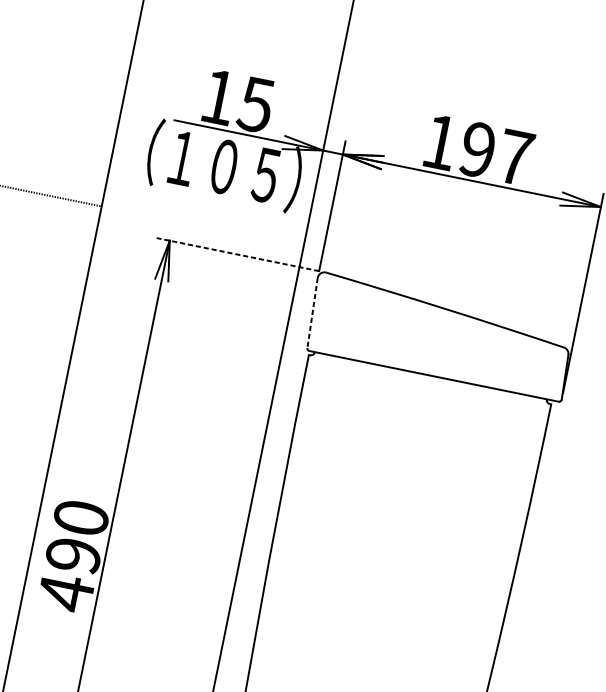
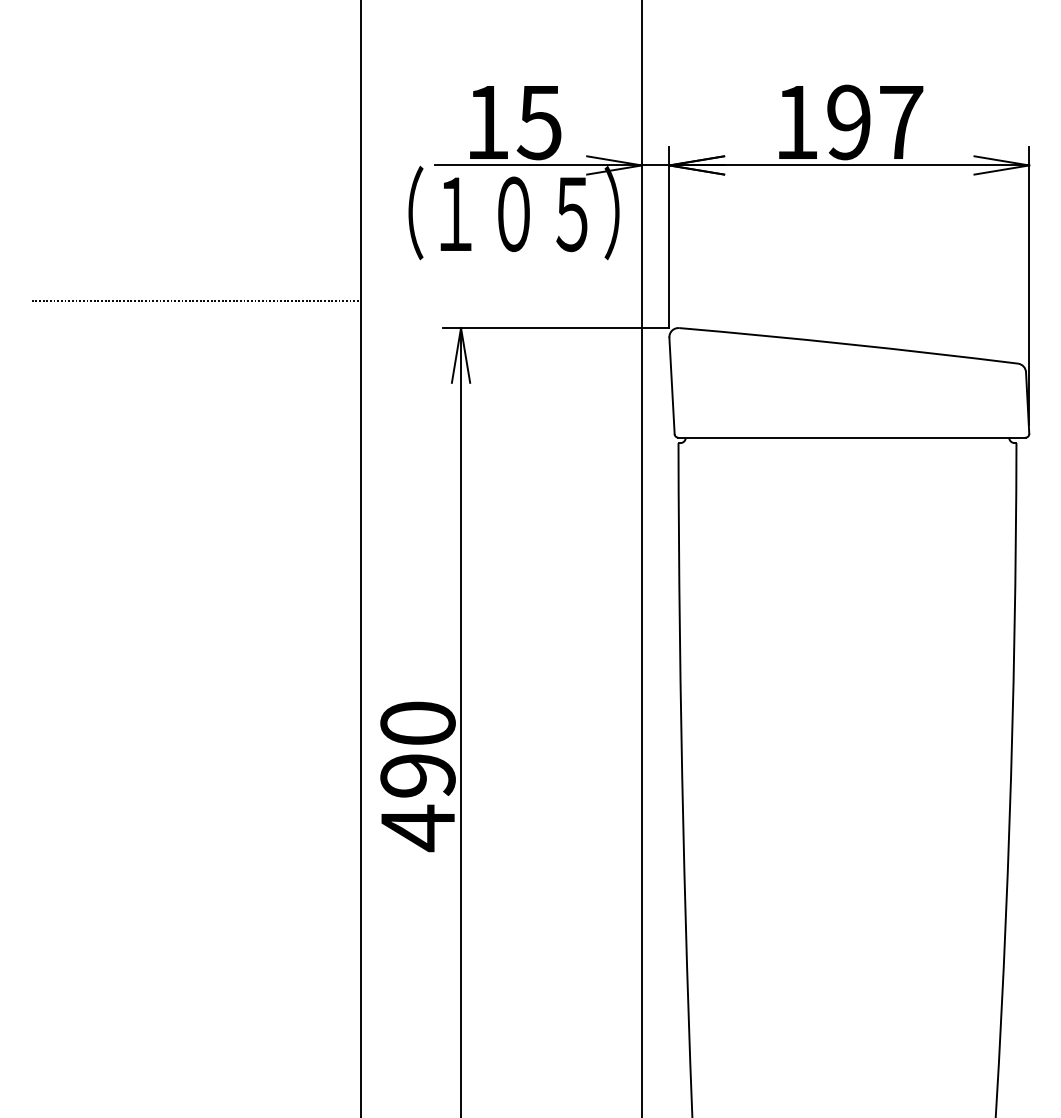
line: (237, 254) -> (555, 328), dashed -> solid
line: (312, 313) -> (672, 386), dashed -> solid

